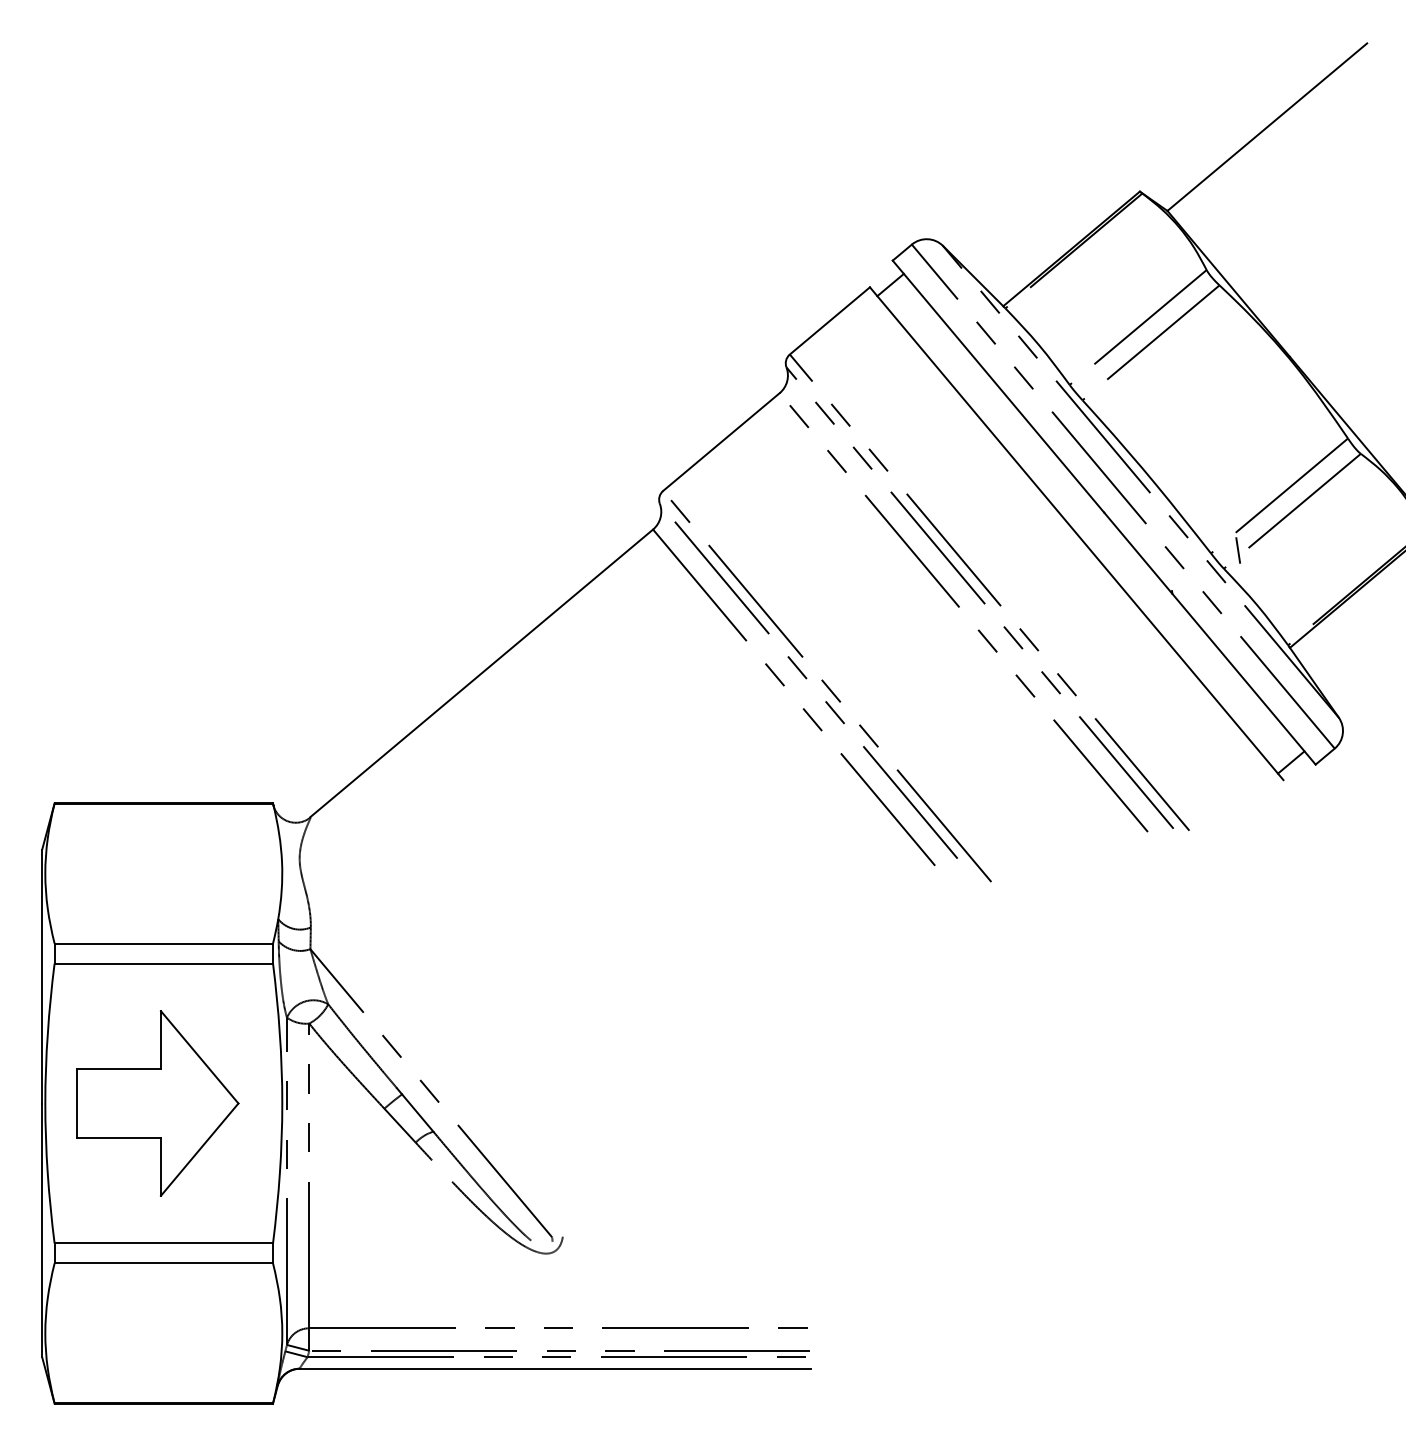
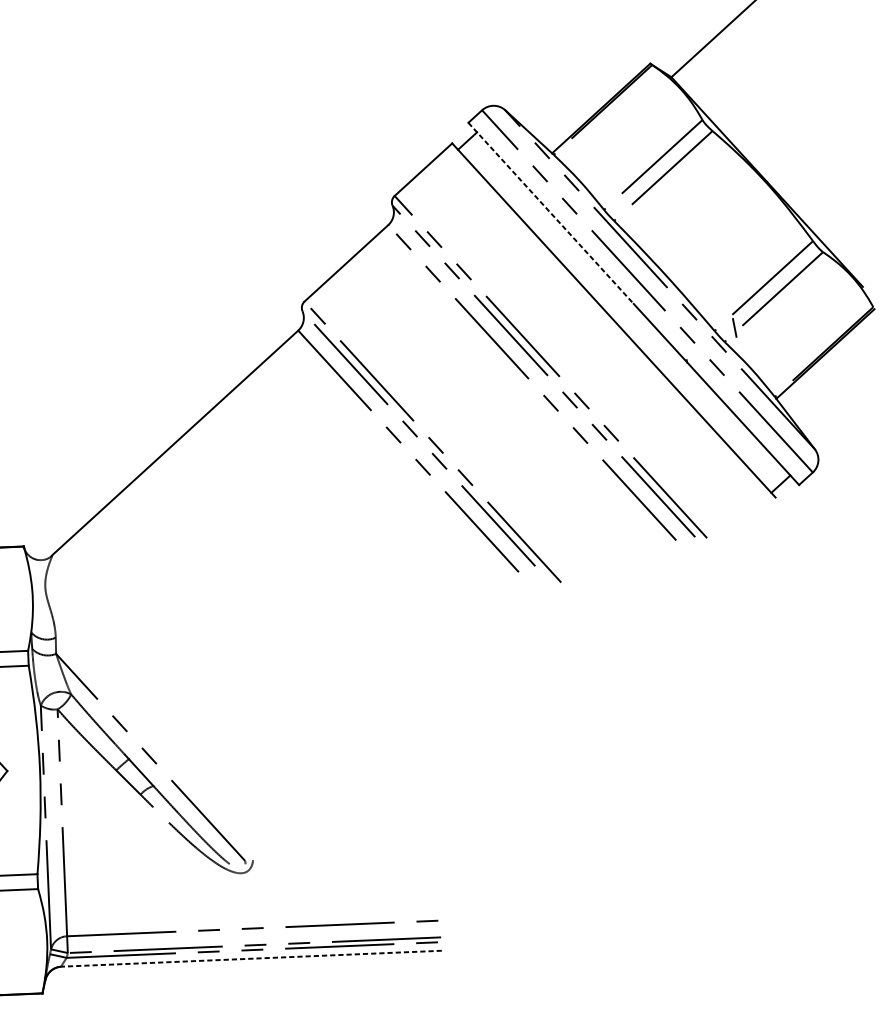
line: (998, 387) -> (551, 214), solid -> dashed
line: (554, 1368) -> (251, 958), solid -> dashed

